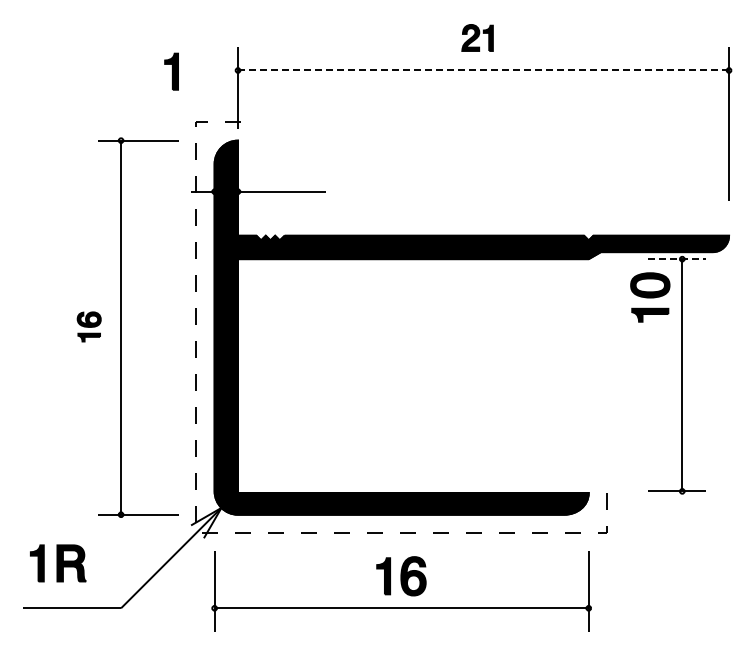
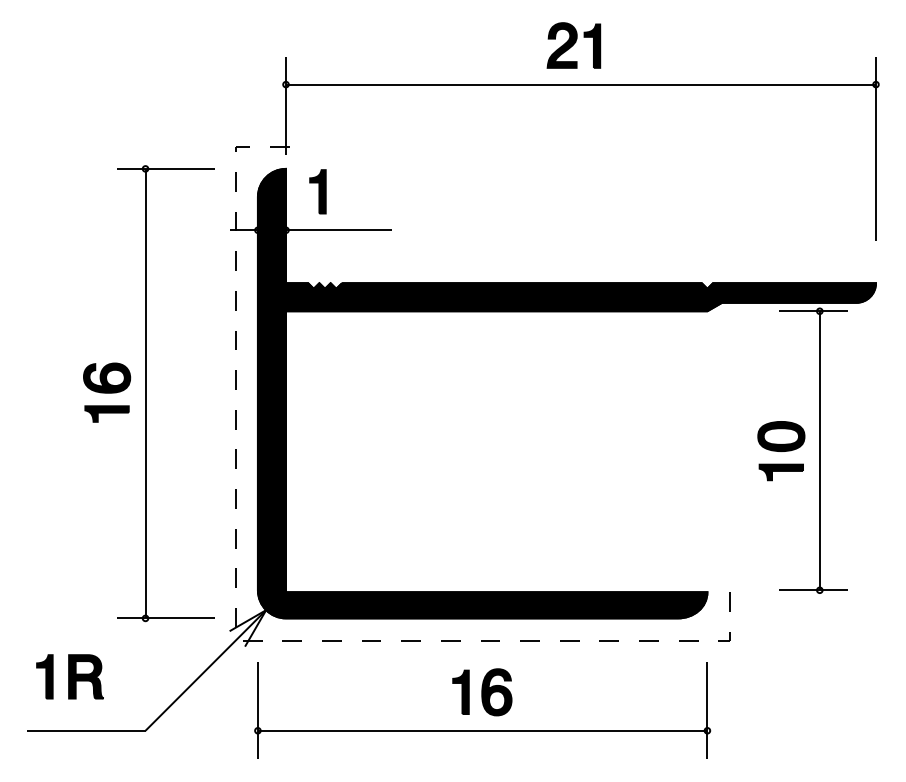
part: (477, 37) -> (573, 44), size x1.43
line: (483, 70) -> (580, 84), dashed -> solid
part: (171, 71) -> (317, 191), moved
line: (676, 259) -> (812, 311), dashed -> solid
part: (650, 297) -> (781, 451), moved
part: (89, 326) -> (107, 392), size x1.67

